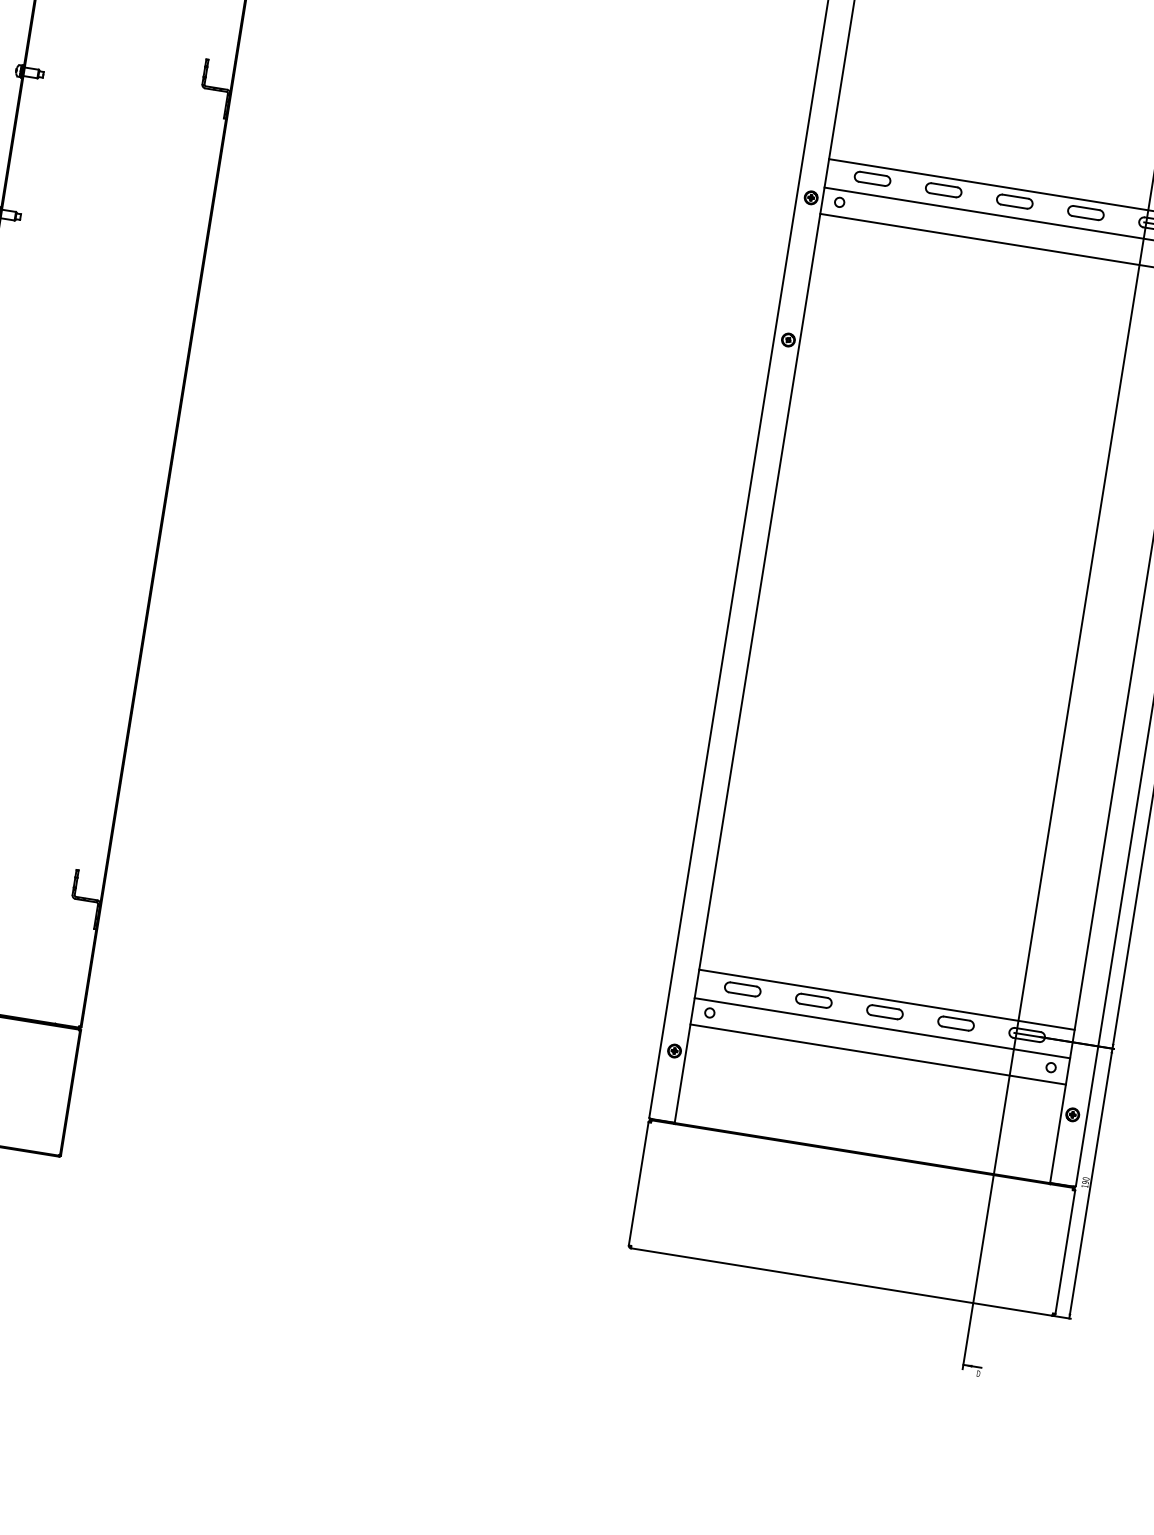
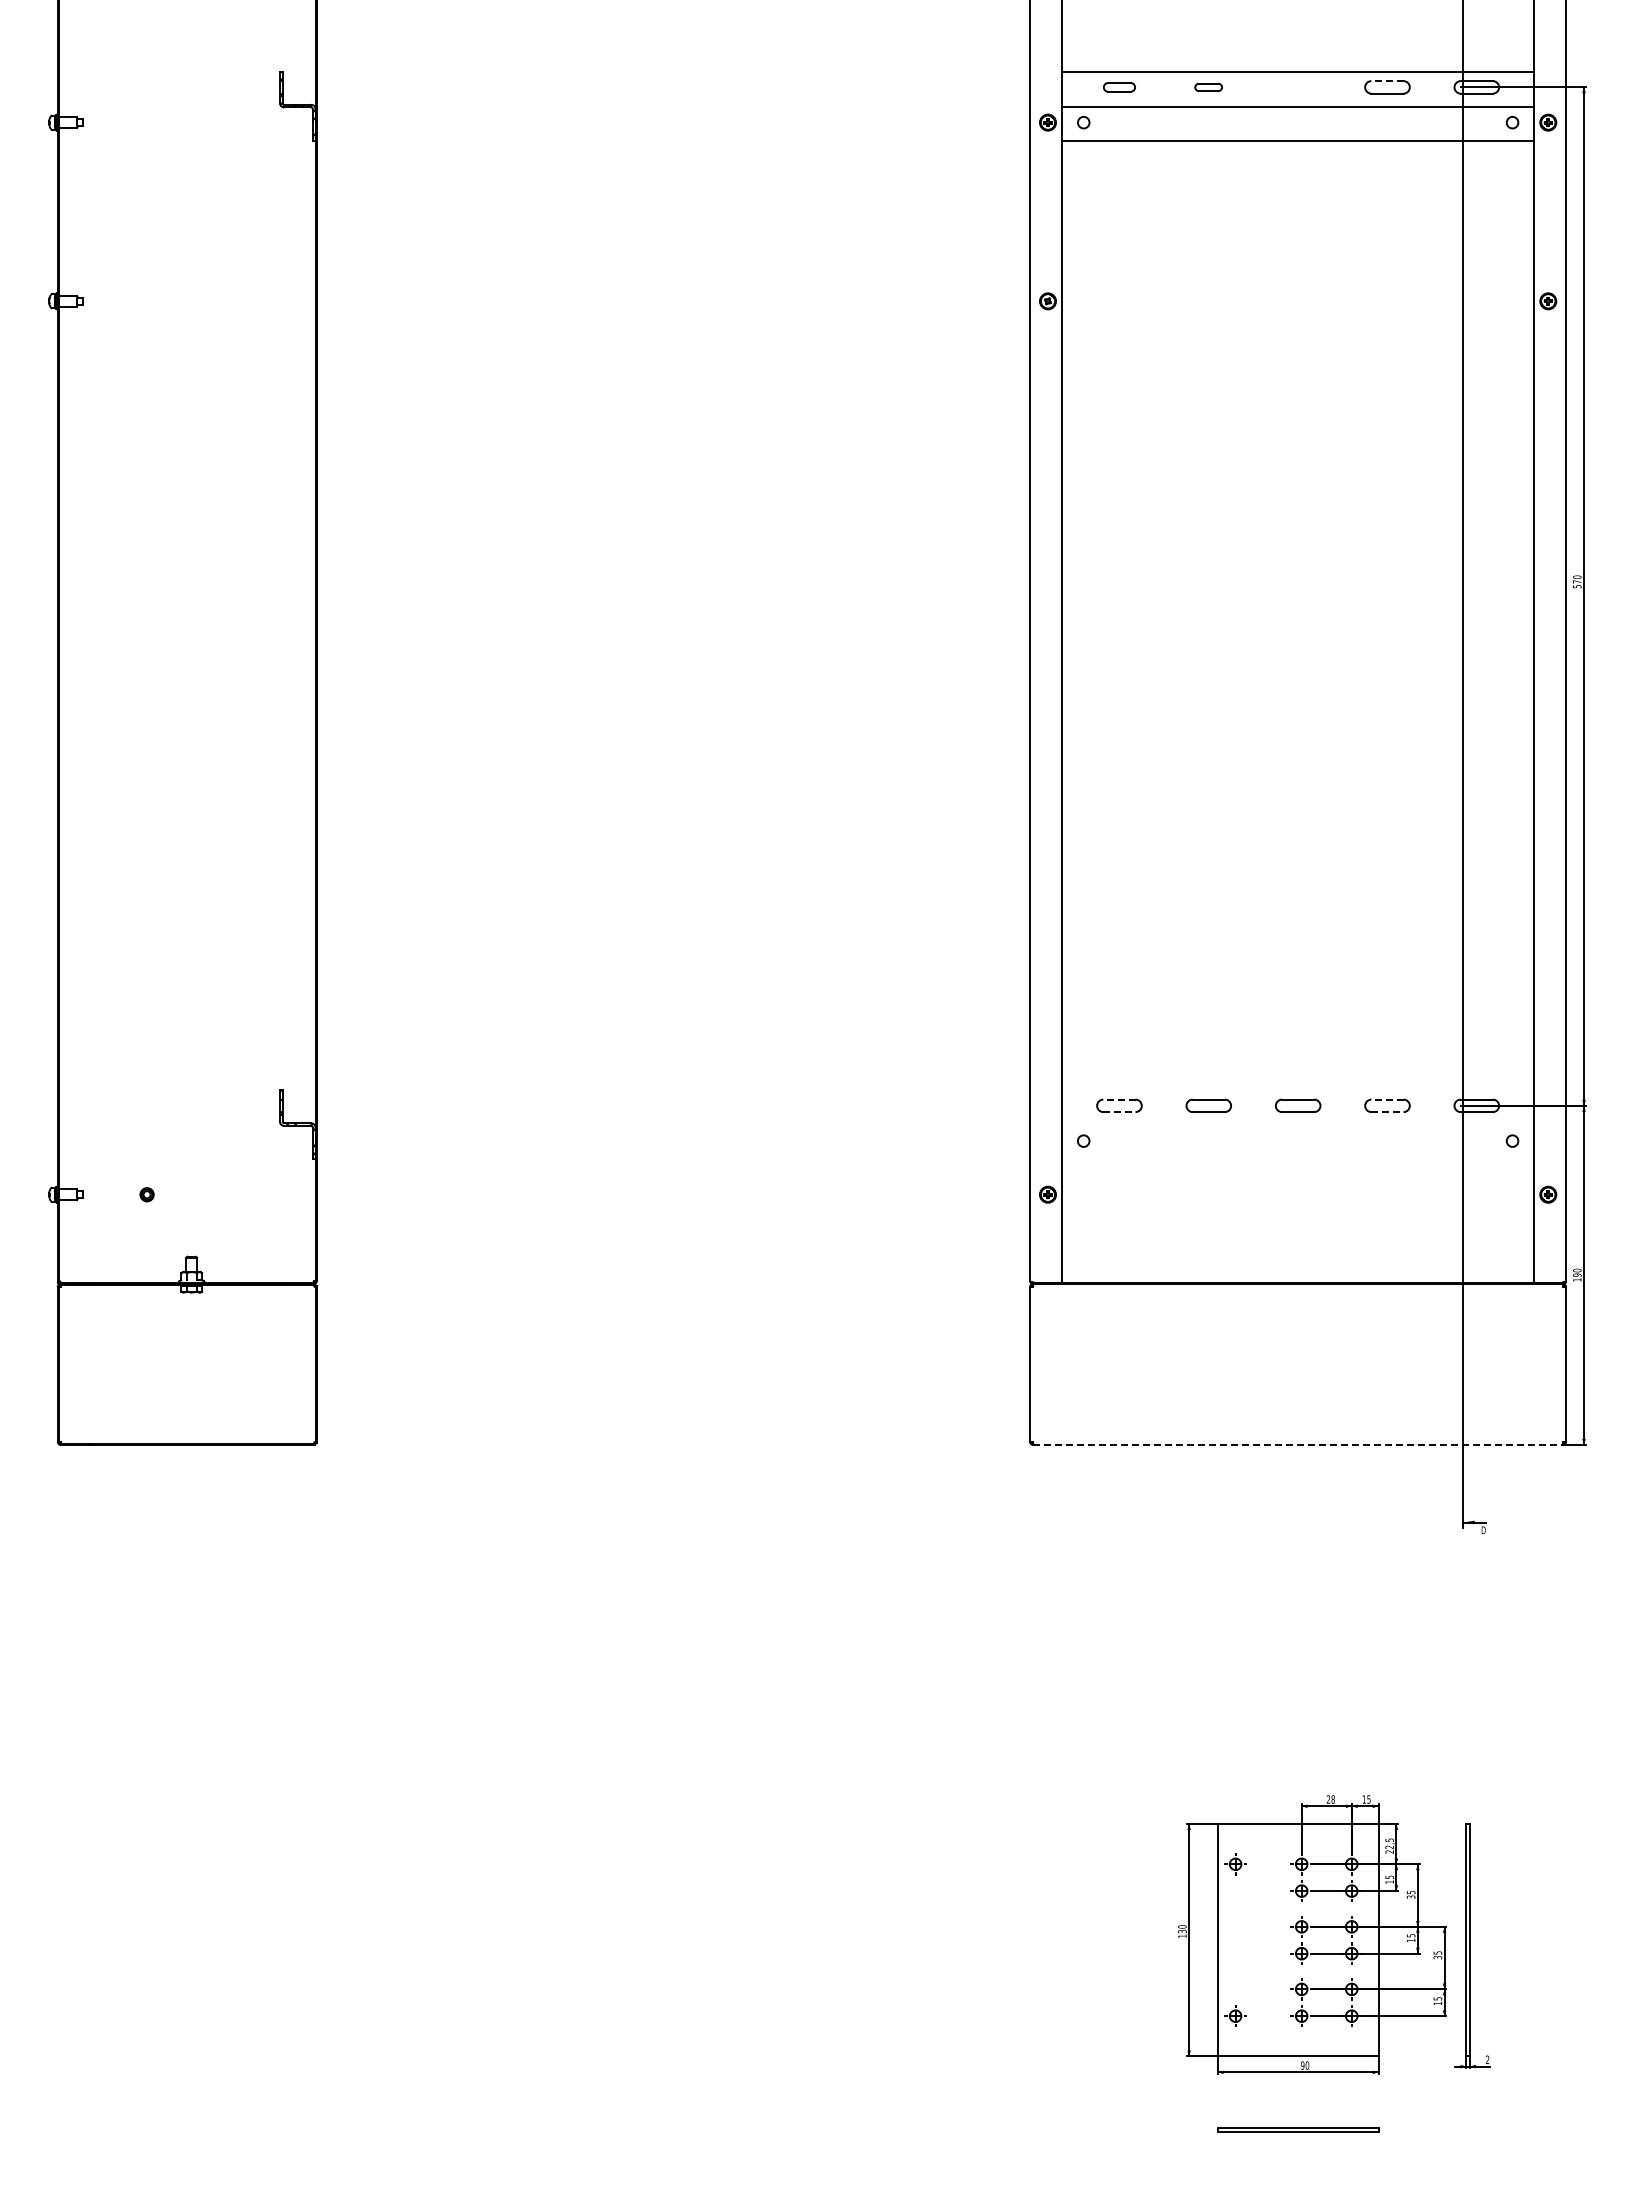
part: (872, 178) -> (1119, 87), size x0.7
part: (943, 190) -> (1208, 87), size x0.6
part: (1014, 201) -> (1297, 87), removed
line: (1085, 208) -> (1386, 81), solid -> dashed
line: (742, 984) -> (1118, 1099), solid -> dashed
line: (741, 994) -> (1119, 1112), solid -> dashed
line: (887, 1000) -> (1298, 1090), removed
line: (956, 1018) -> (1386, 1099), solid -> dashed
line: (882, 1027) -> (1298, 1125), removed
line: (955, 1028) -> (1387, 1112), solid -> dashed
line: (878, 1054) -> (1298, 1159), removed
line: (842, 1281) -> (1298, 1444), solid -> dashed

